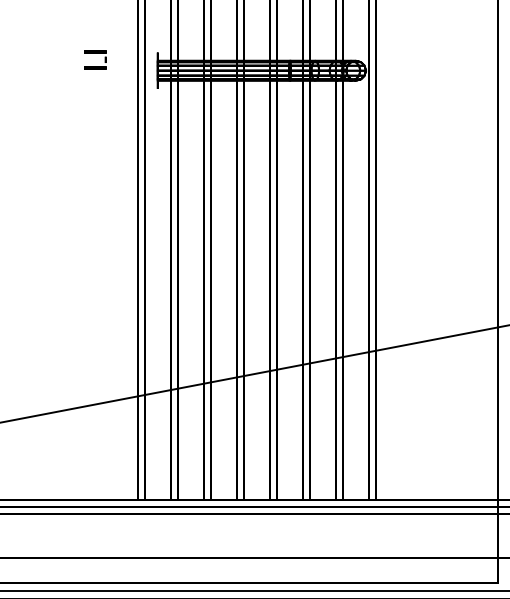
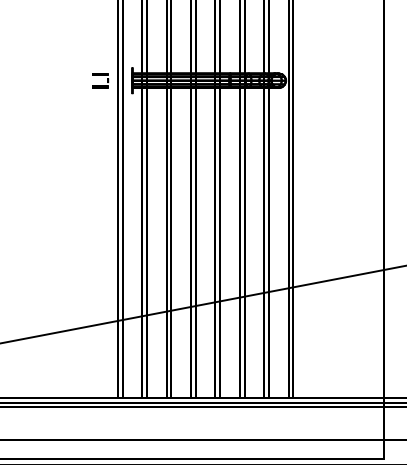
part: (95, 59) -> (100, 80), moved

